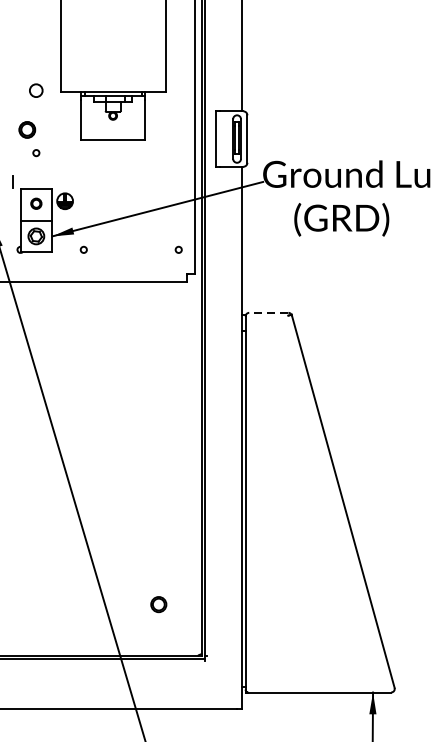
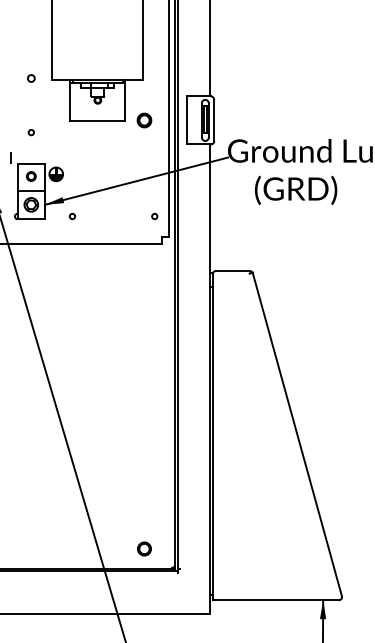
circle: (36, 90) -> (31, 78), size x0.62
part: (27, 129) -> (144, 120), moved
line: (268, 313) -> (232, 271), dashed -> solid
circle: (158, 604) -> (144, 548), moved

